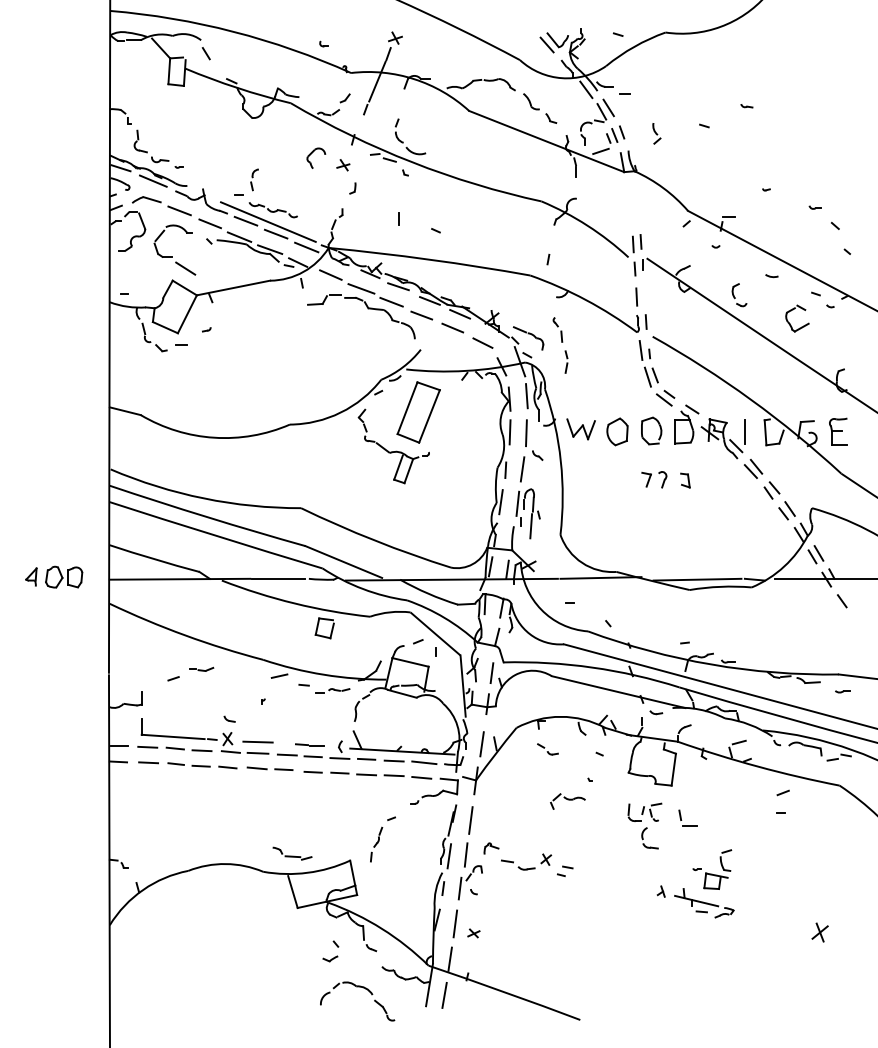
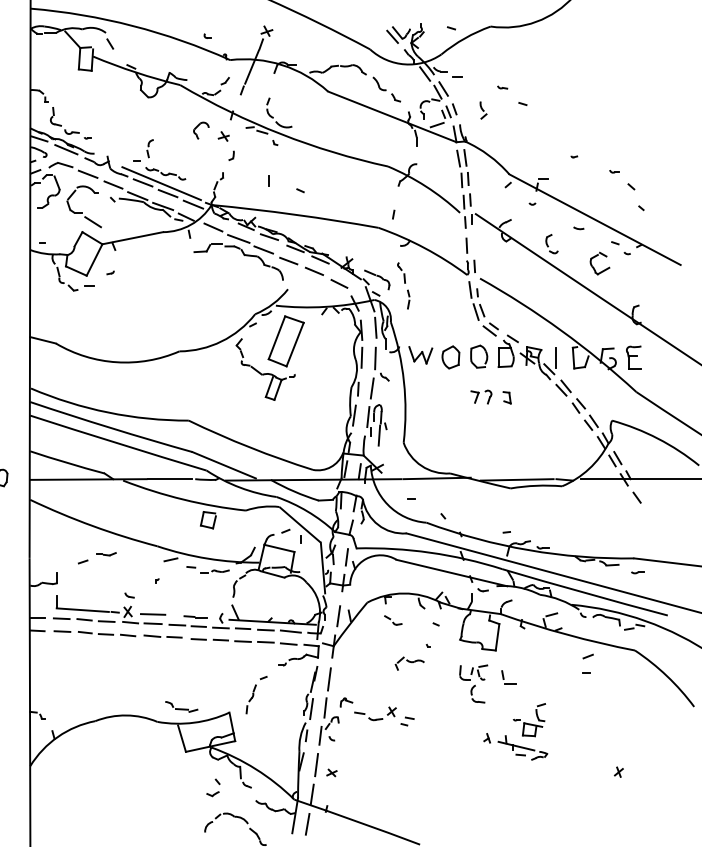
part: (746, 106) -> (502, 87), moved
part: (631, 203) -> (462, 168), added
part: (820, 932) -> (619, 772), size x0.62

